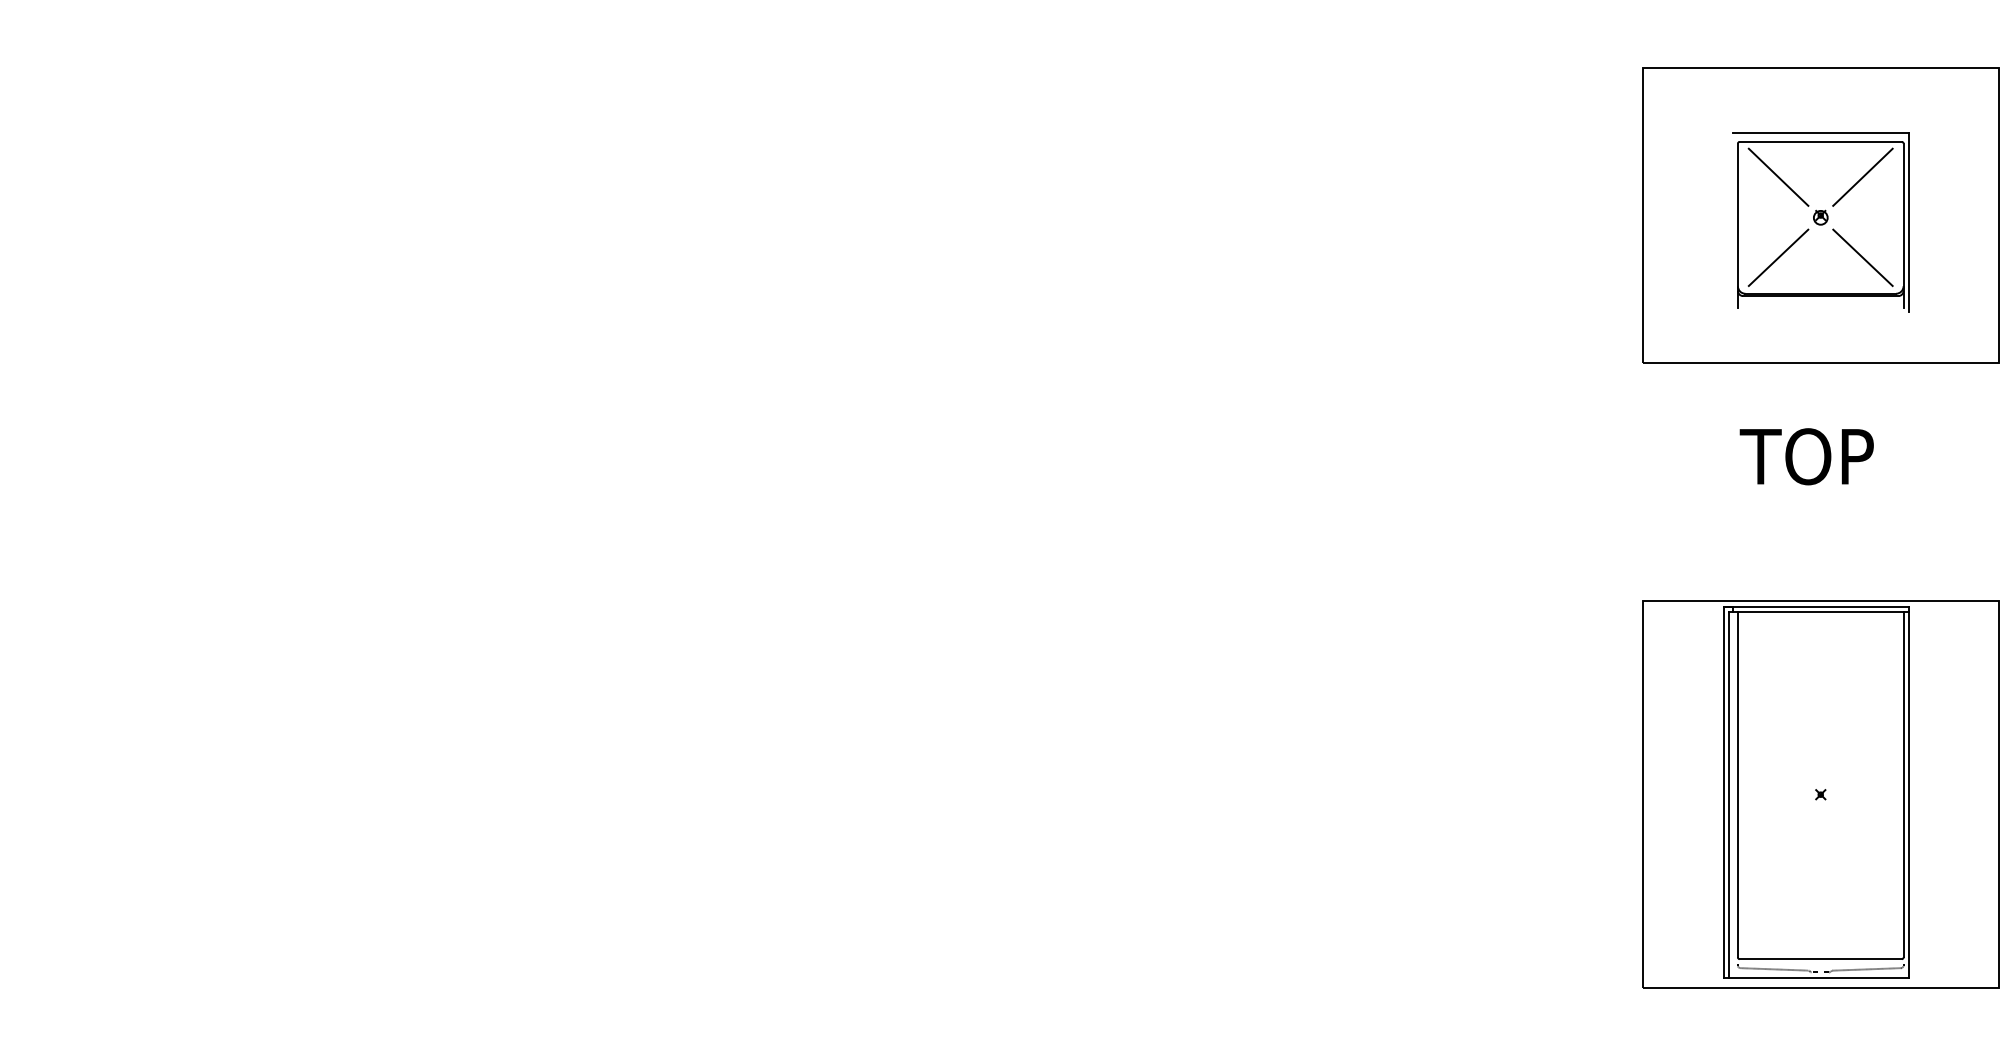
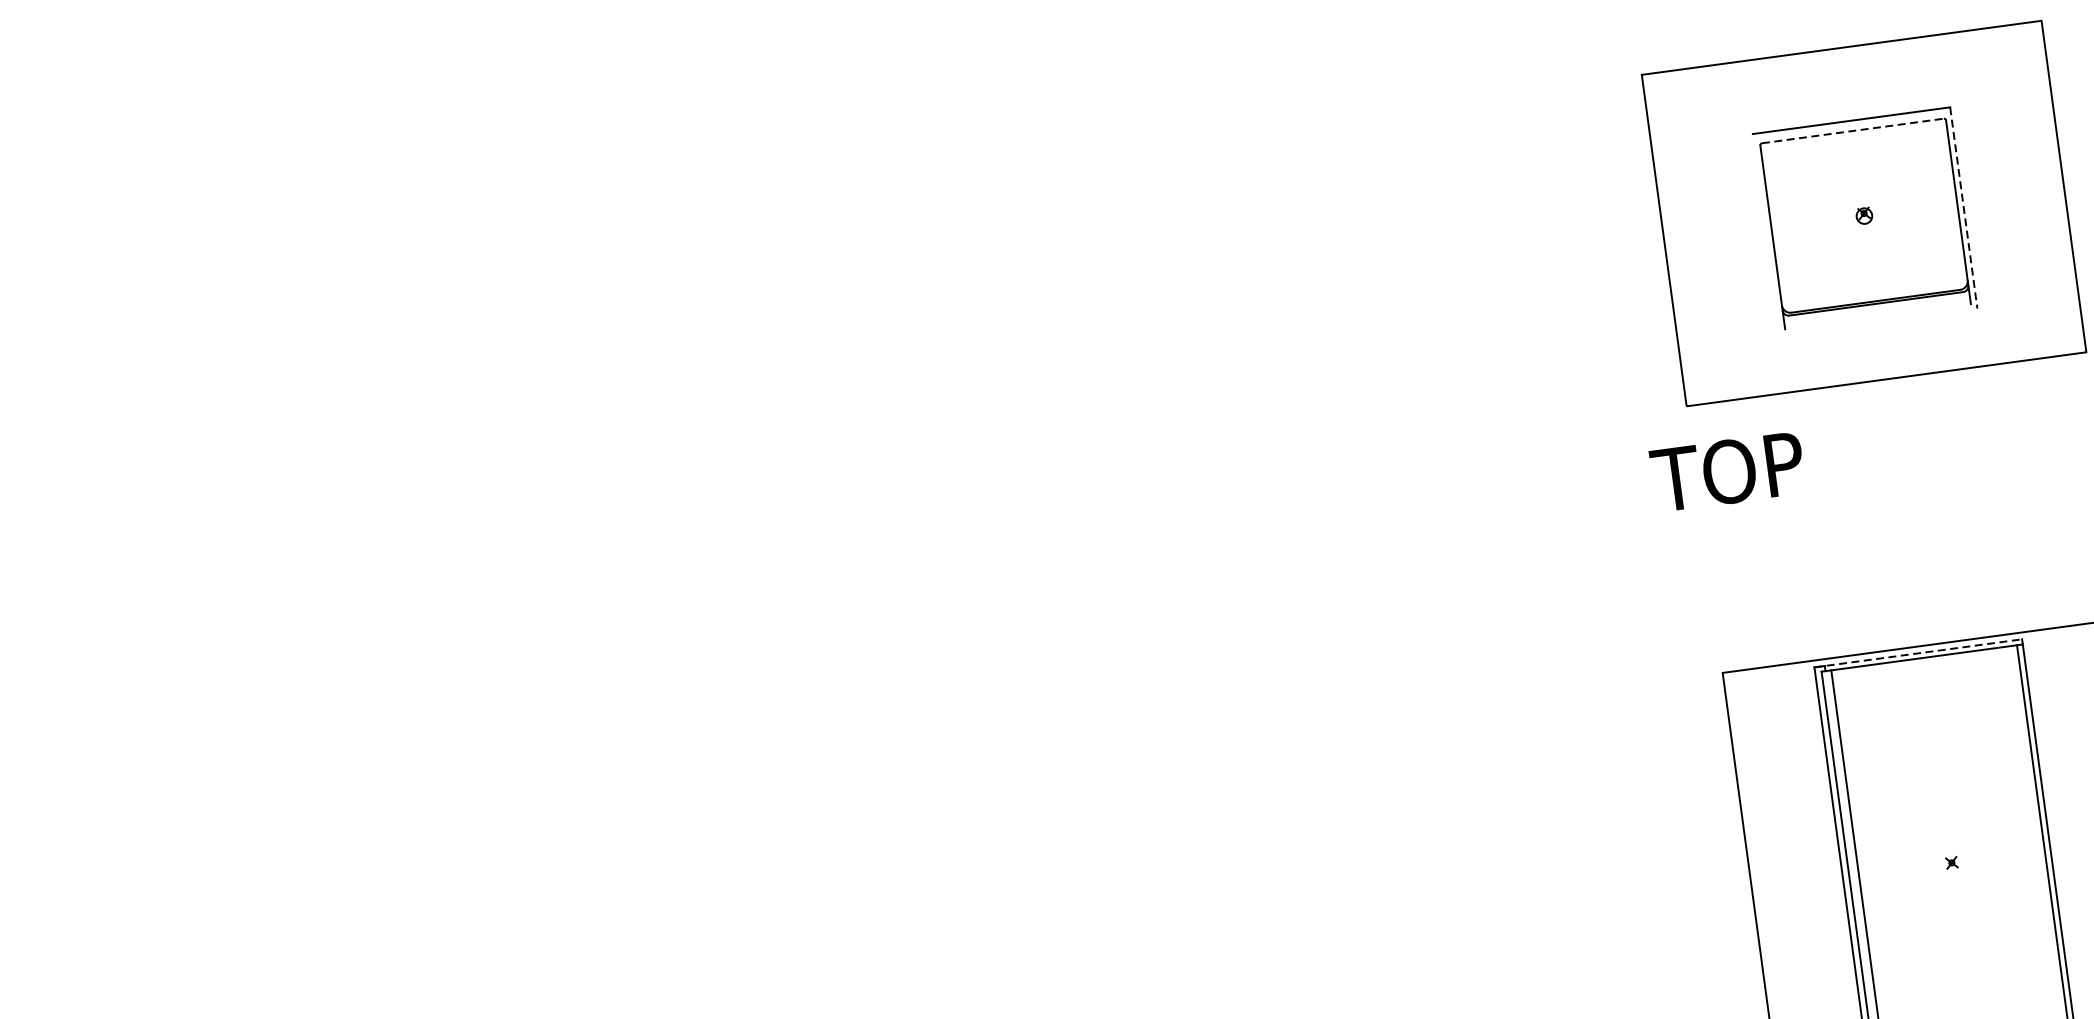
line: (1821, 141) -> (1853, 130), solid -> dashed
line: (1778, 176) -> (1810, 176), removed
line: (1862, 176) -> (1904, 163), removed
line: (1908, 222) -> (1963, 208), solid -> dashed
line: (1778, 257) -> (1823, 267), removed
line: (1862, 257) -> (1917, 254), removed
text: (1806, 456) -> (1727, 471), moved
line: (1816, 607) -> (1918, 653), solid -> dashed

